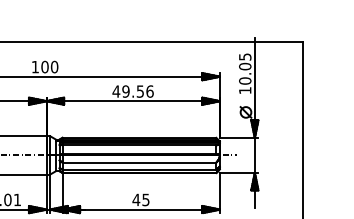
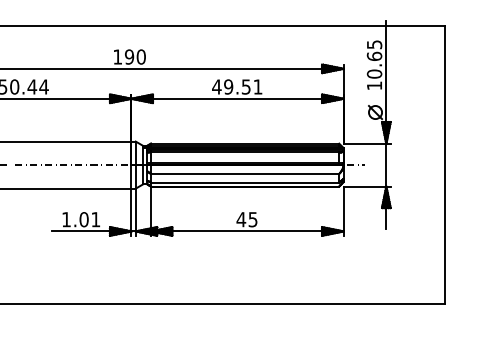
text: (244, 65) -> (373, 55), 10.05 -> 10.65
text: (44, 66) -> (129, 56), 100 -> 190
text: (149, 91) -> (257, 86), 49.56 -> 49.51

